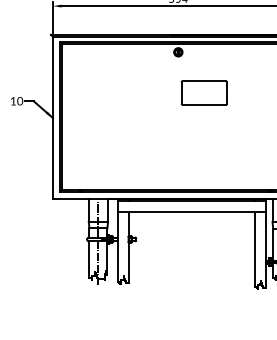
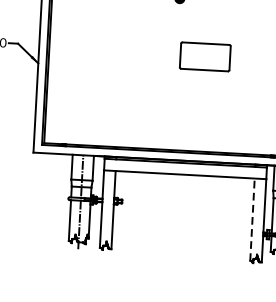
part: (204, 92) -> (205, 56), moved
line: (255, 249) -> (252, 219), solid -> dashed

